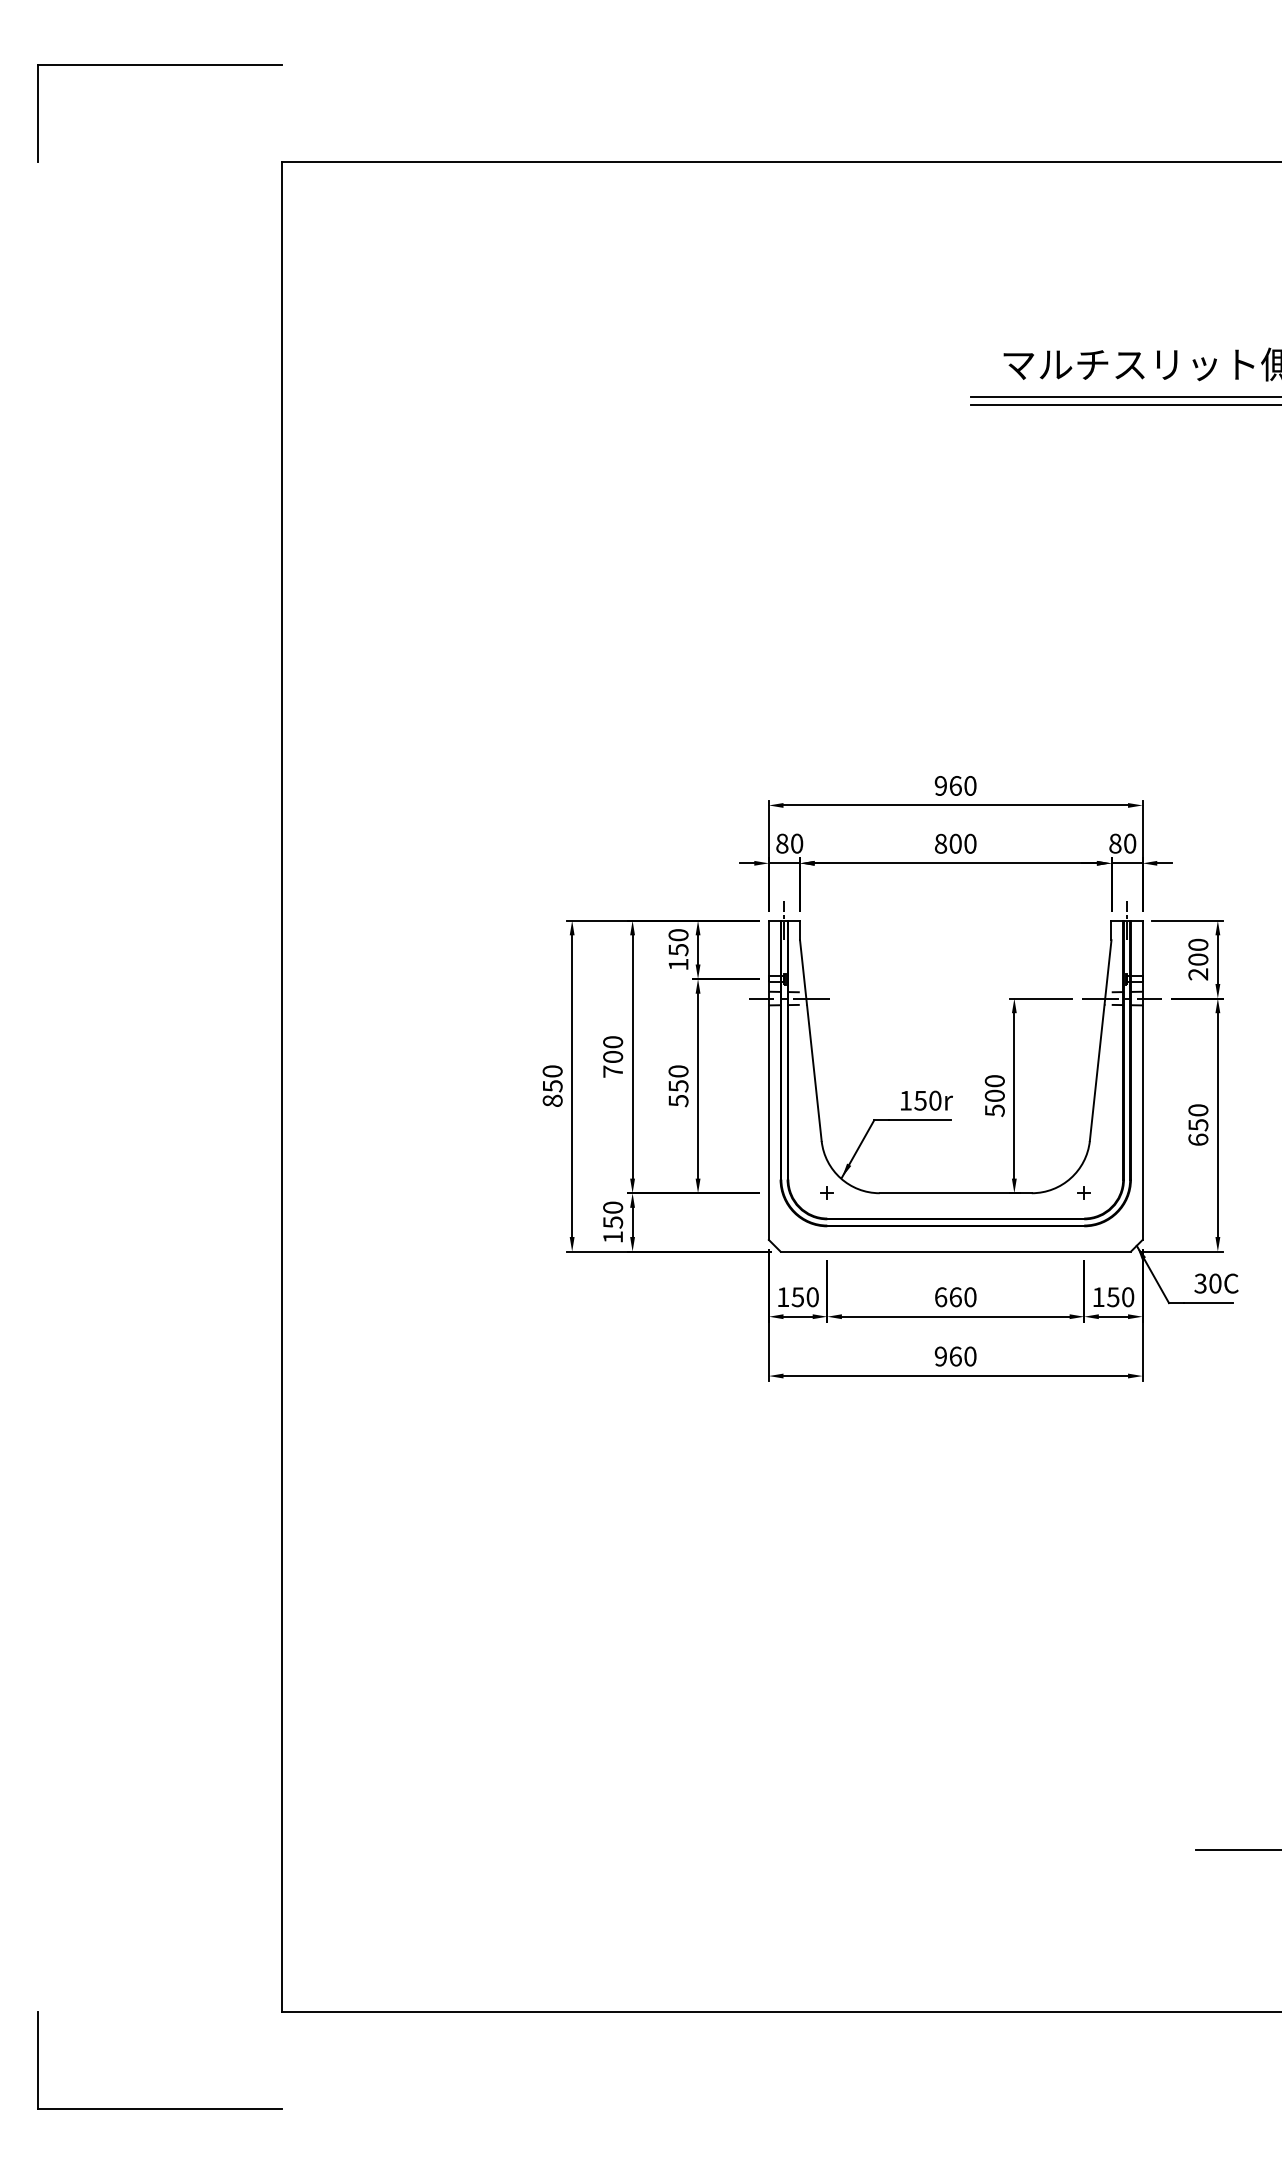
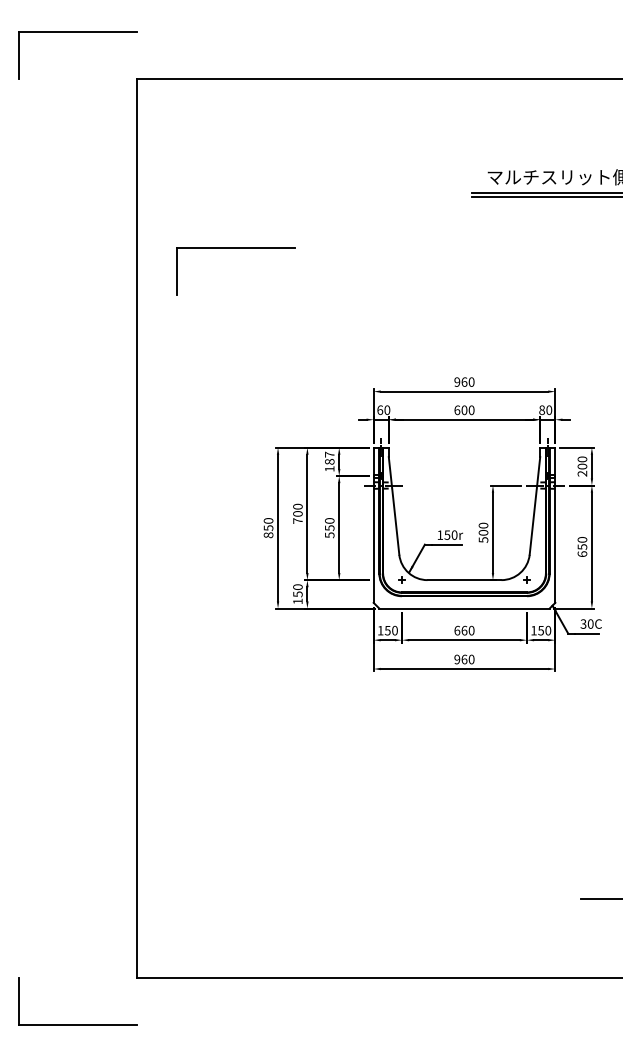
part: (484, 511) -> (235, 248), added
text: (782, 842) -> (380, 409), 80 -> 60
text: (941, 842) -> (457, 409), 800 -> 600
text: (678, 940) -> (329, 457), 150 -> 187

